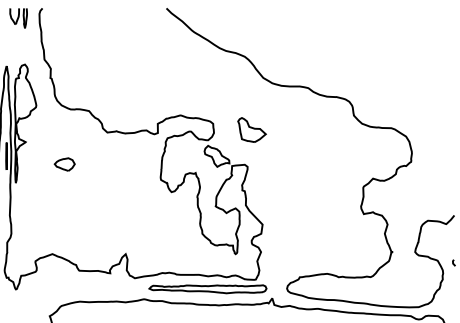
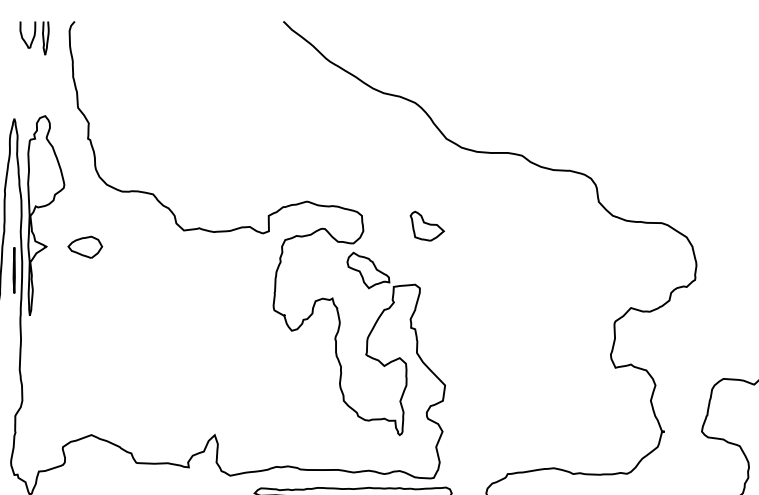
part: (251, 129) -> (426, 225), size x0.71
part: (64, 164) -> (84, 247), moved

